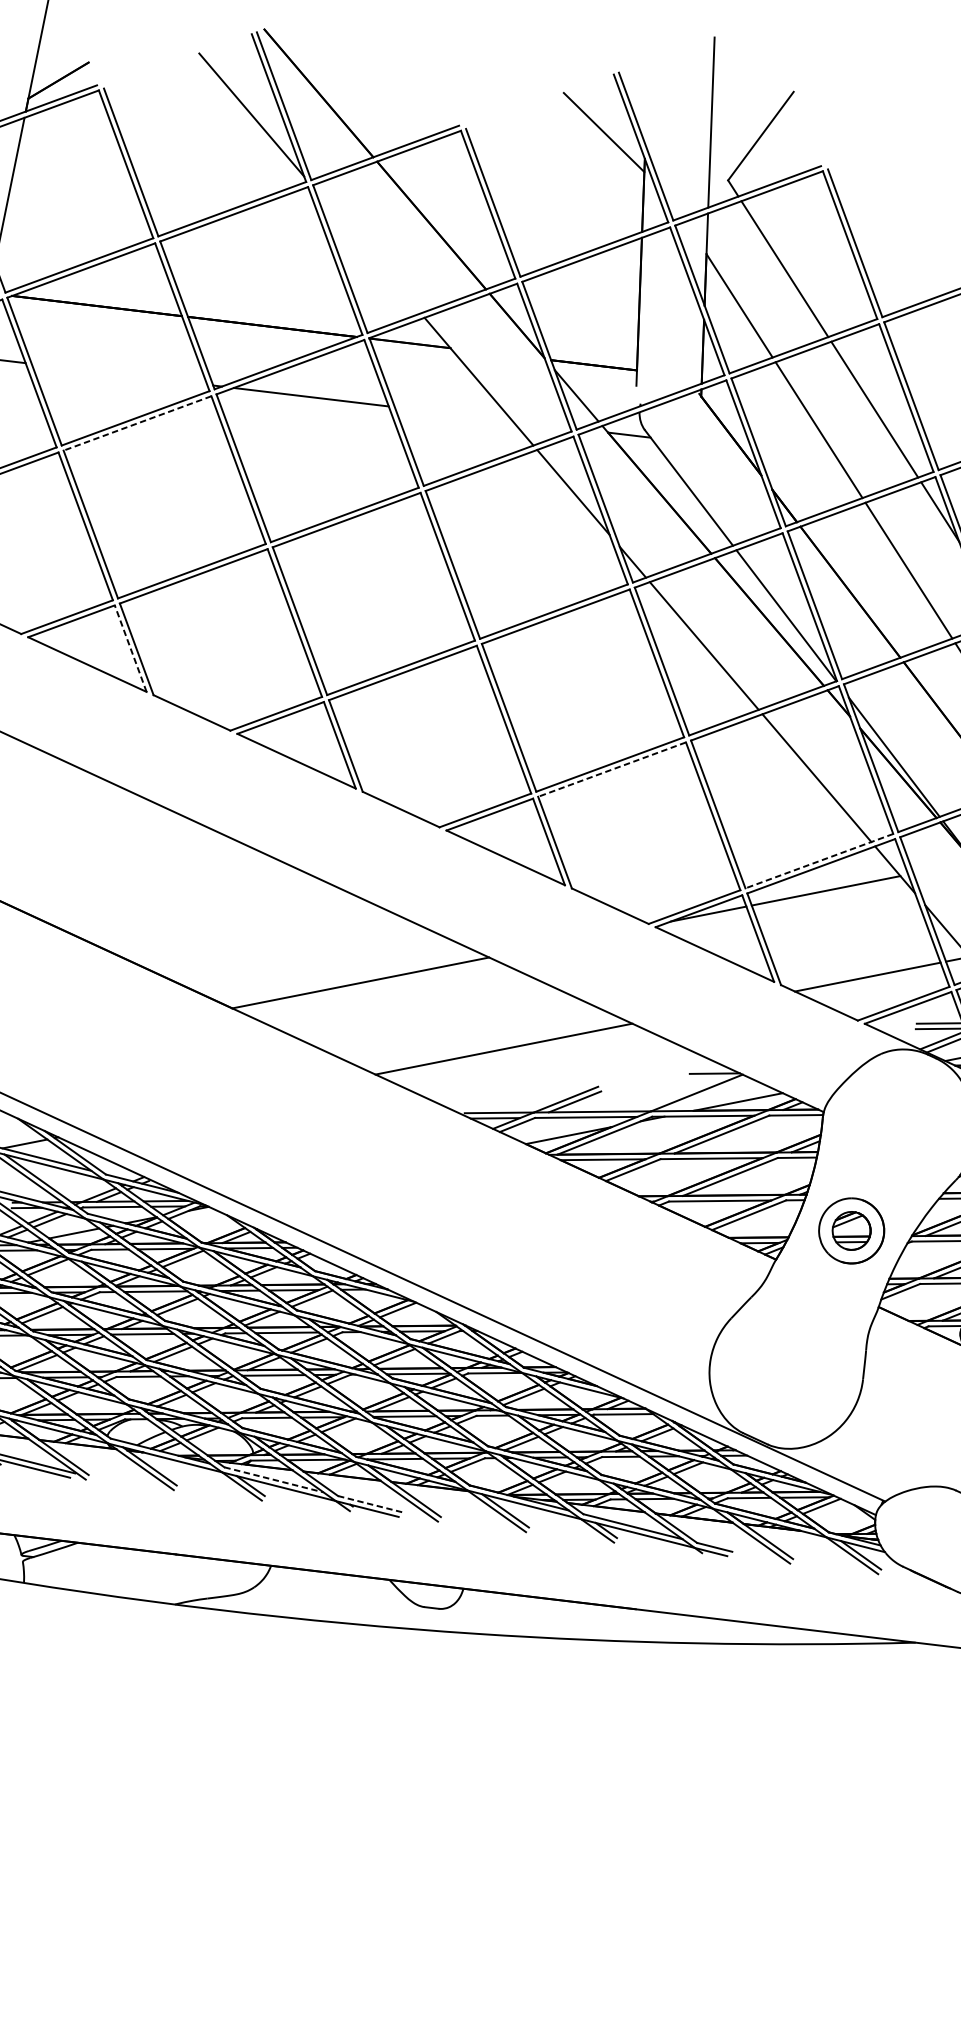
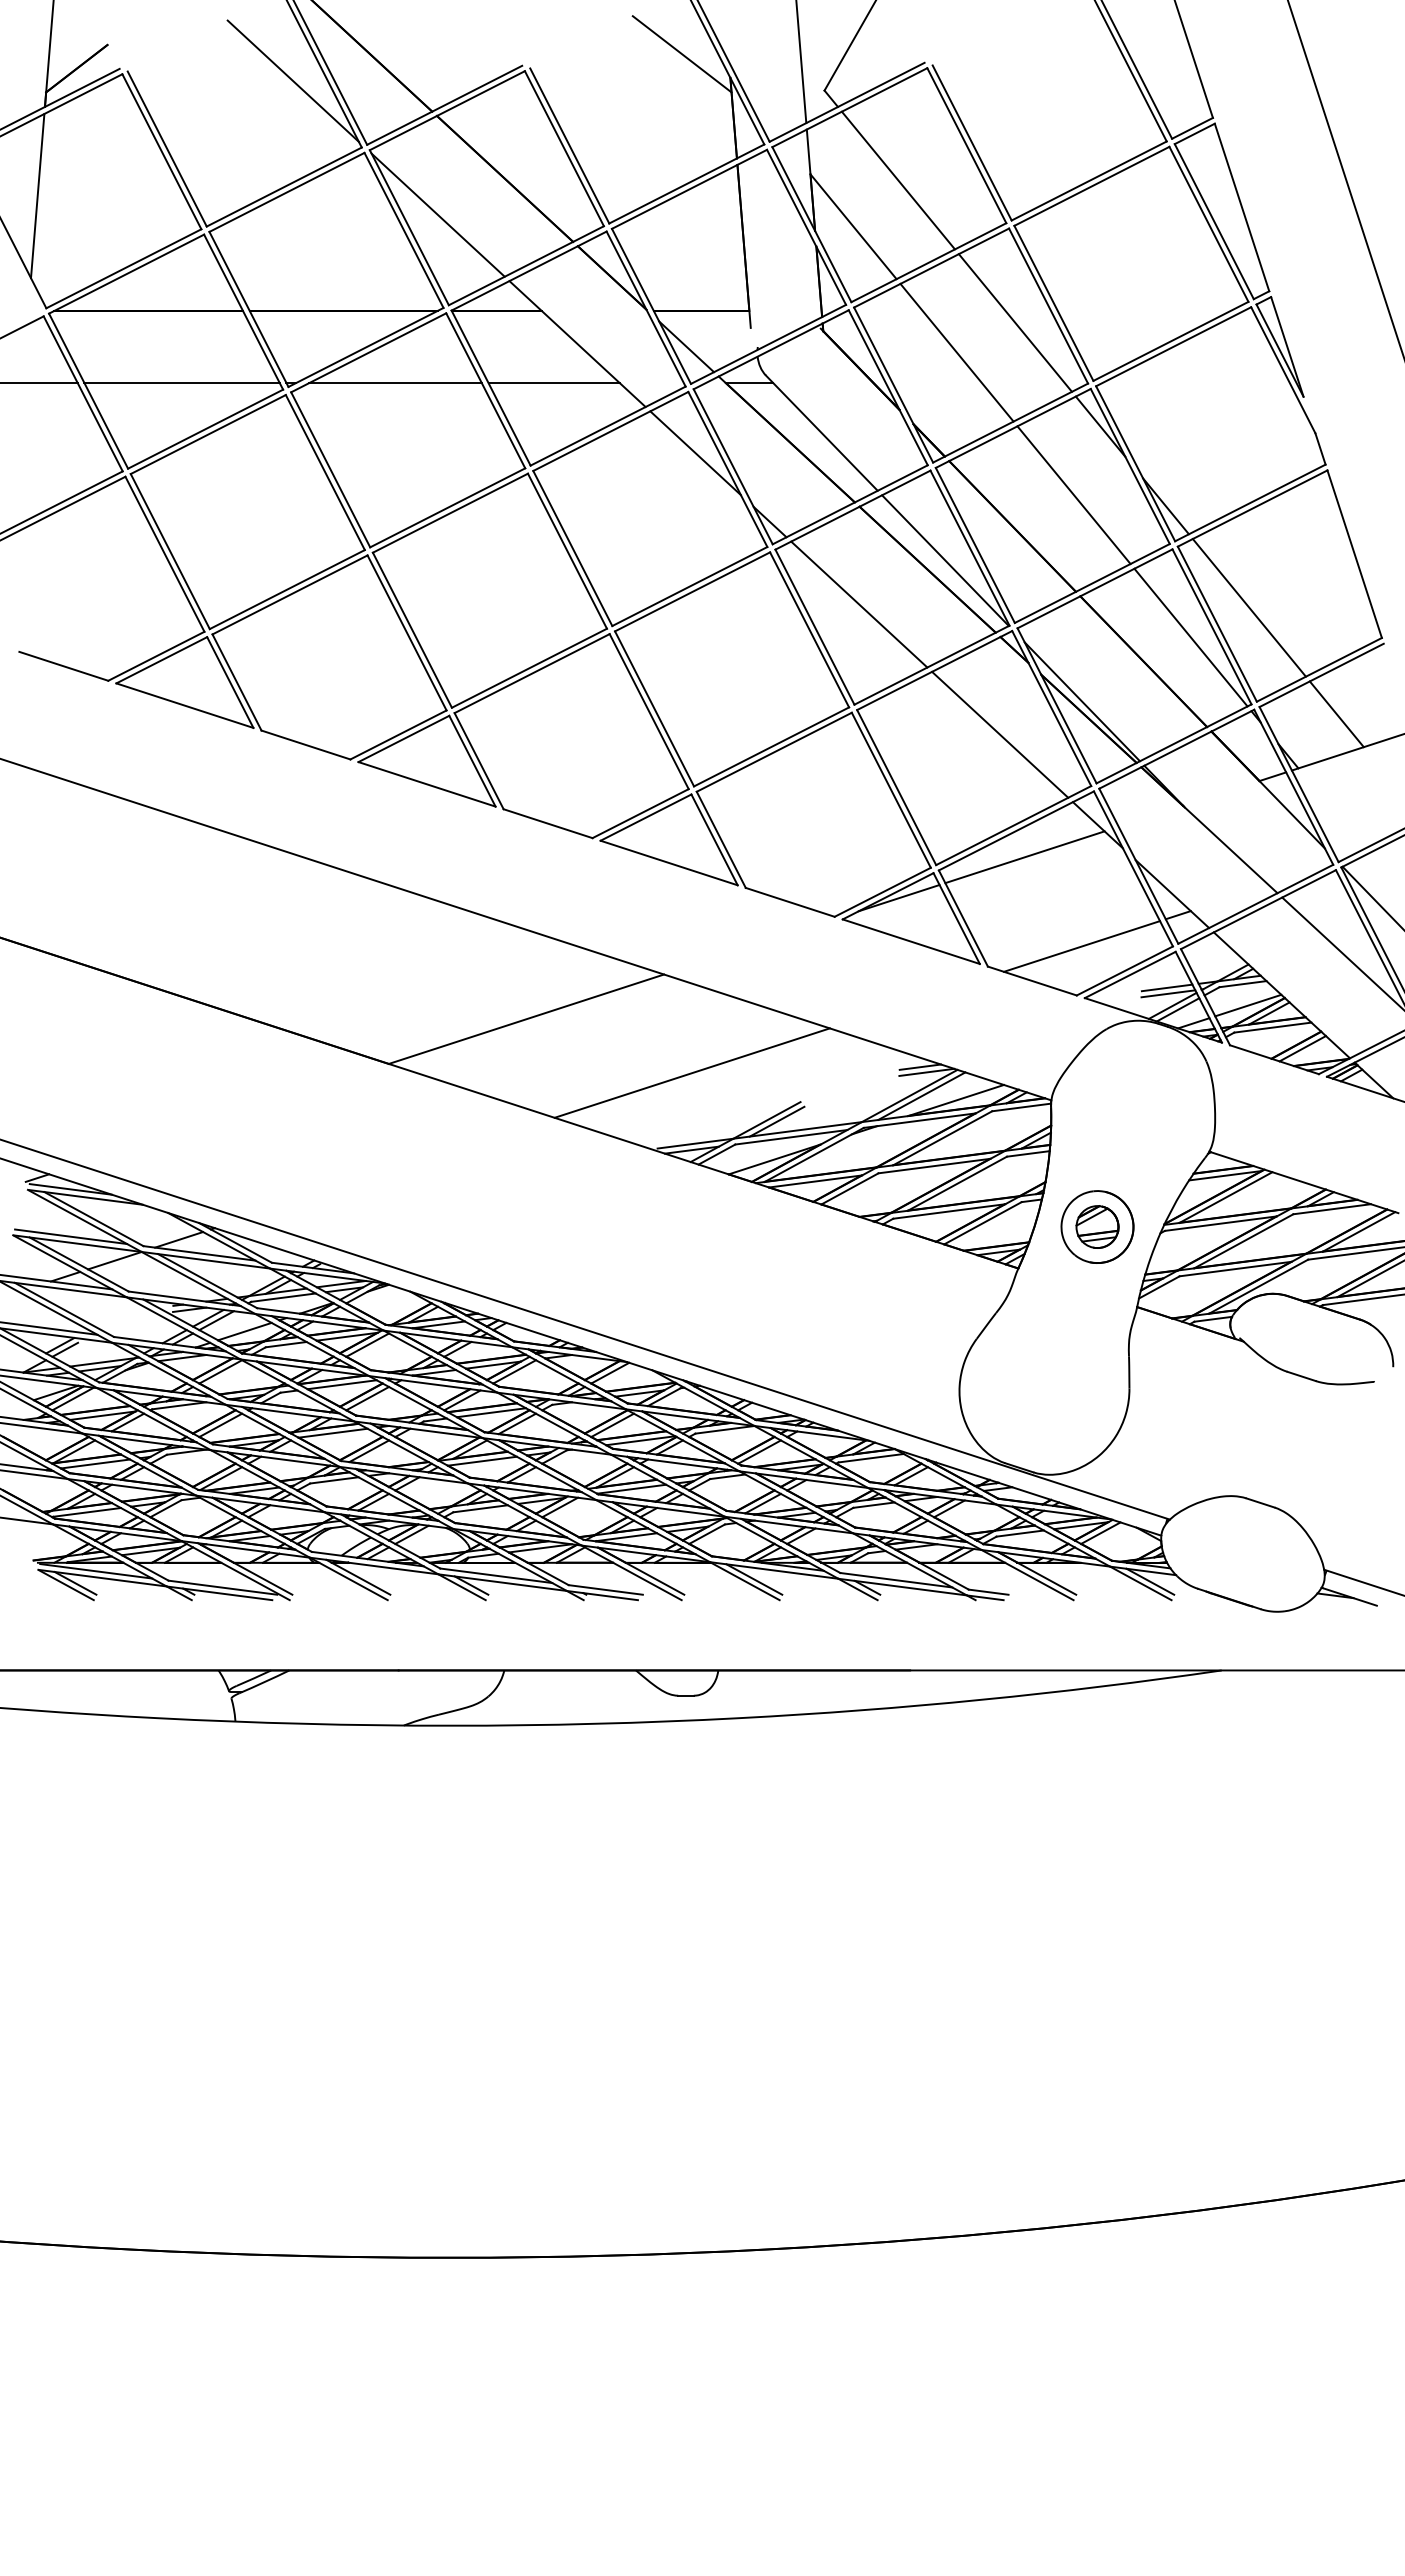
line: (367, 250) -> (437, 214), added
line: (118, 374) -> (181, 383), added
line: (453, 414) -> (553, 383), added
line: (136, 423) -> (207, 434), dashed -> solid
line: (130, 648) -> (230, 682), dashed -> solid
line: (611, 769) -> (773, 752), dashed -> solid
line: (819, 861) -> (1013, 825), dashed -> solid
line: (709, 1067) -> (920, 1066), added
line: (707, 1093) -> (921, 1095), added
line: (274, 1479) -> (496, 1575), dashed -> solid
line: (371, 1504) -> (606, 1590), dashed -> solid

